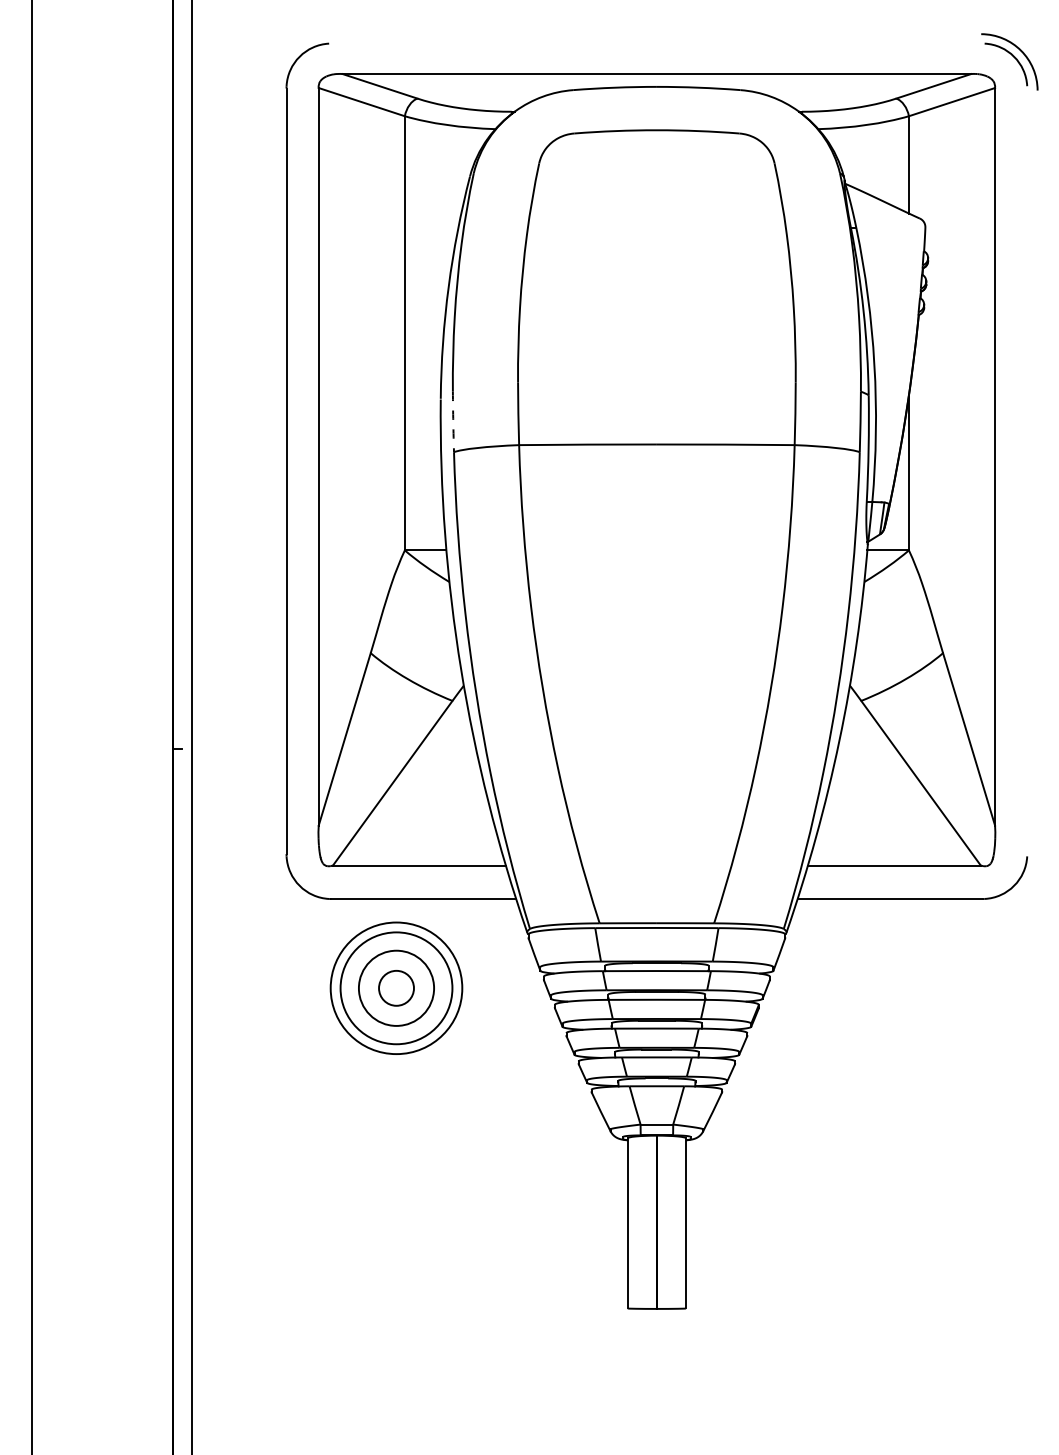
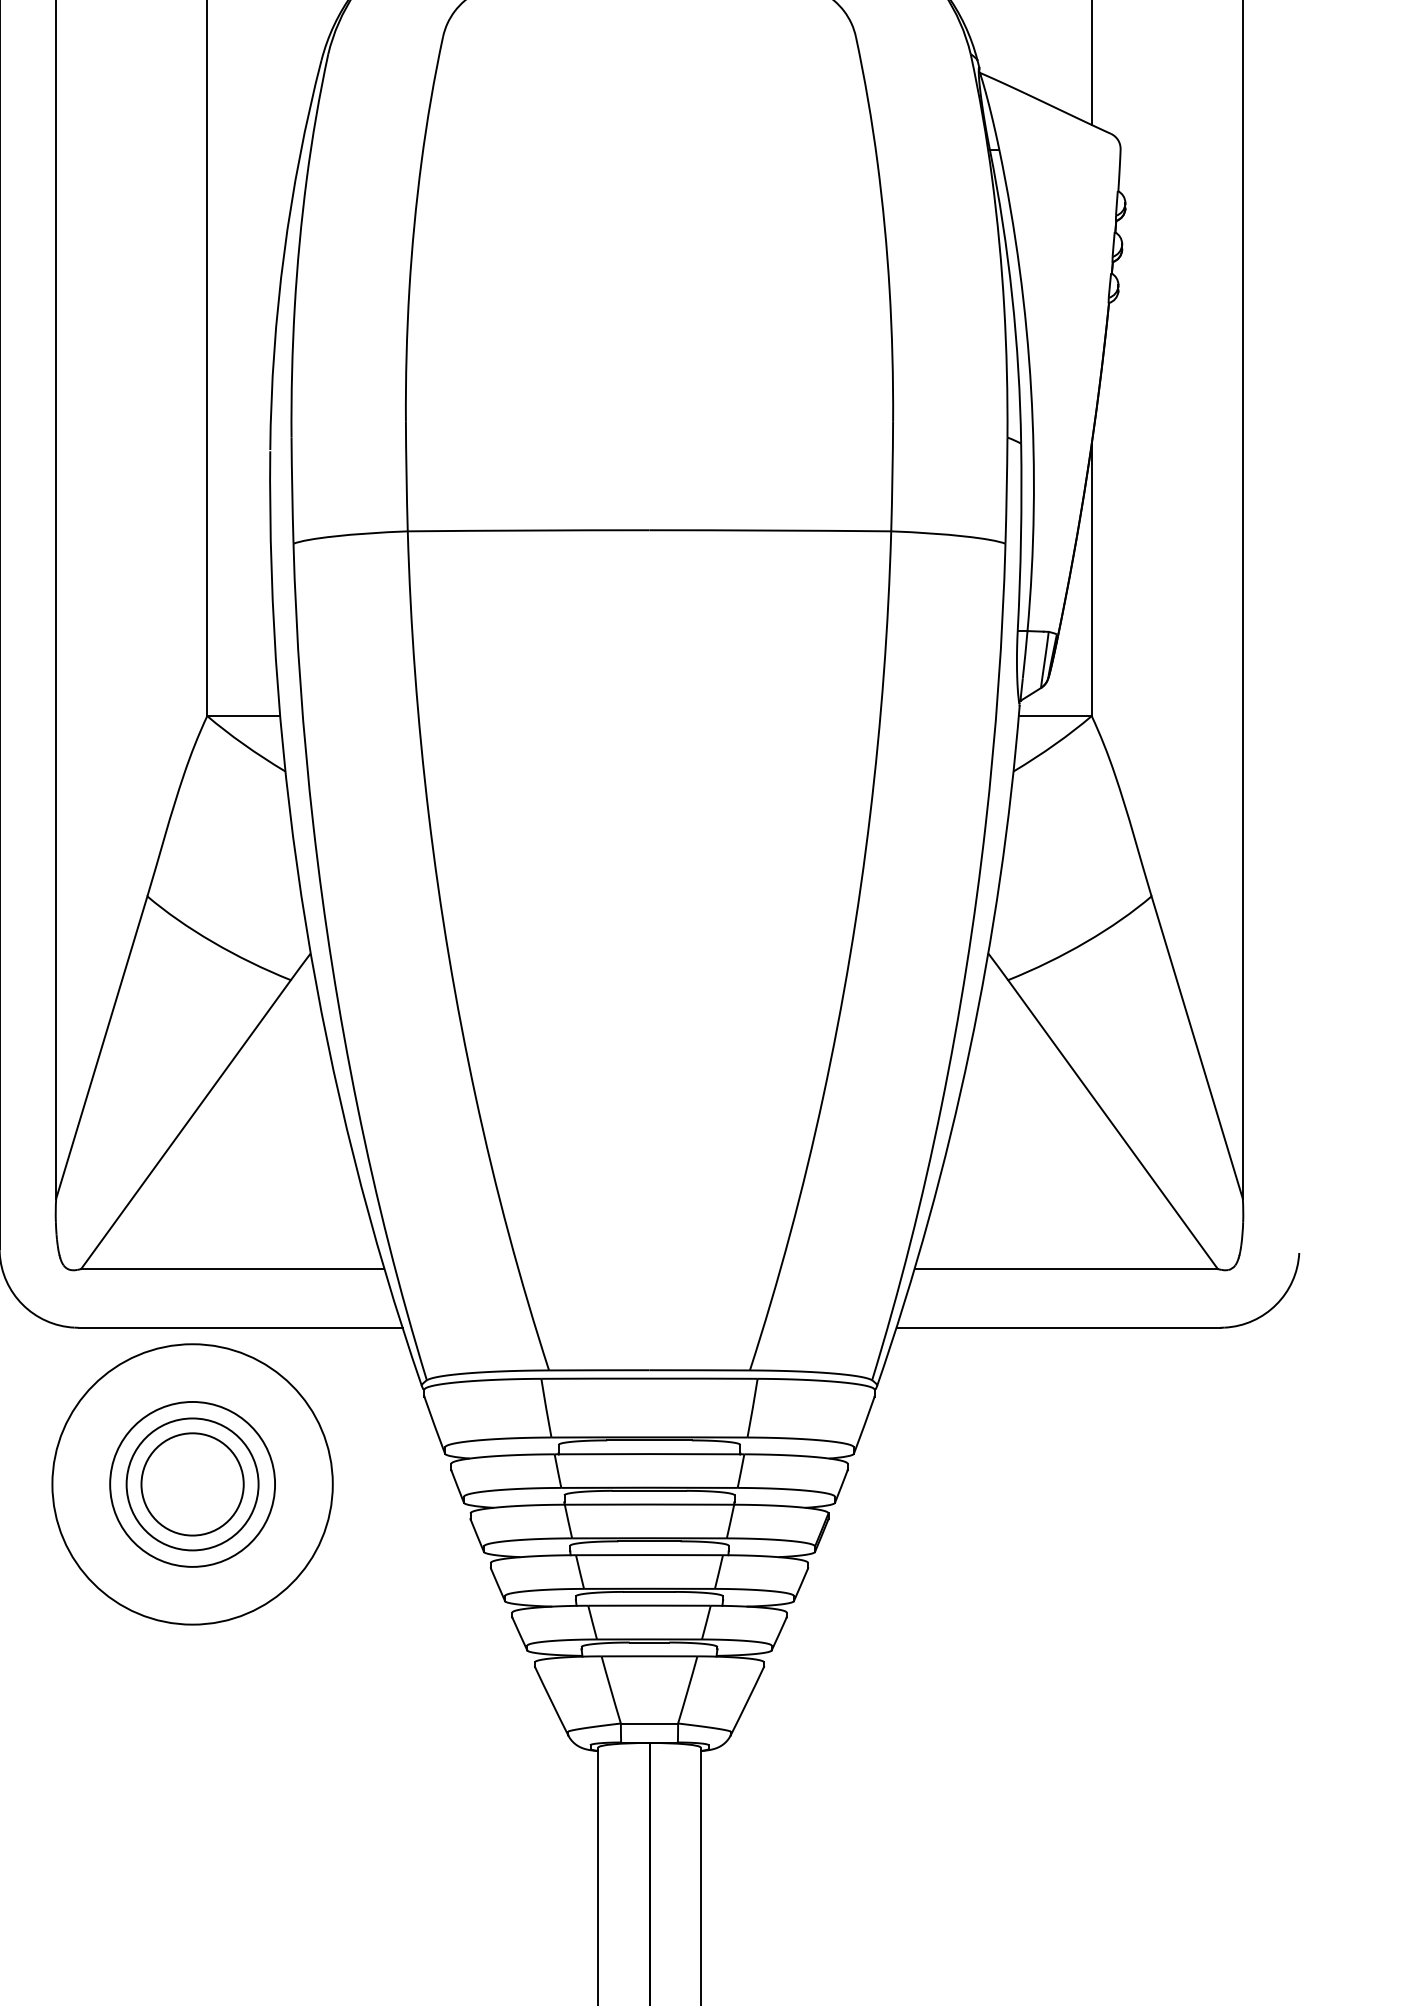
arc: (453, 421) -> (292, 489), dashed -> solid
circle: (396, 988) -> (192, 1484), size x0.71
circle: (396, 988) -> (192, 1484), size x1.43
circle: (396, 988) -> (192, 1484), size x1.67

